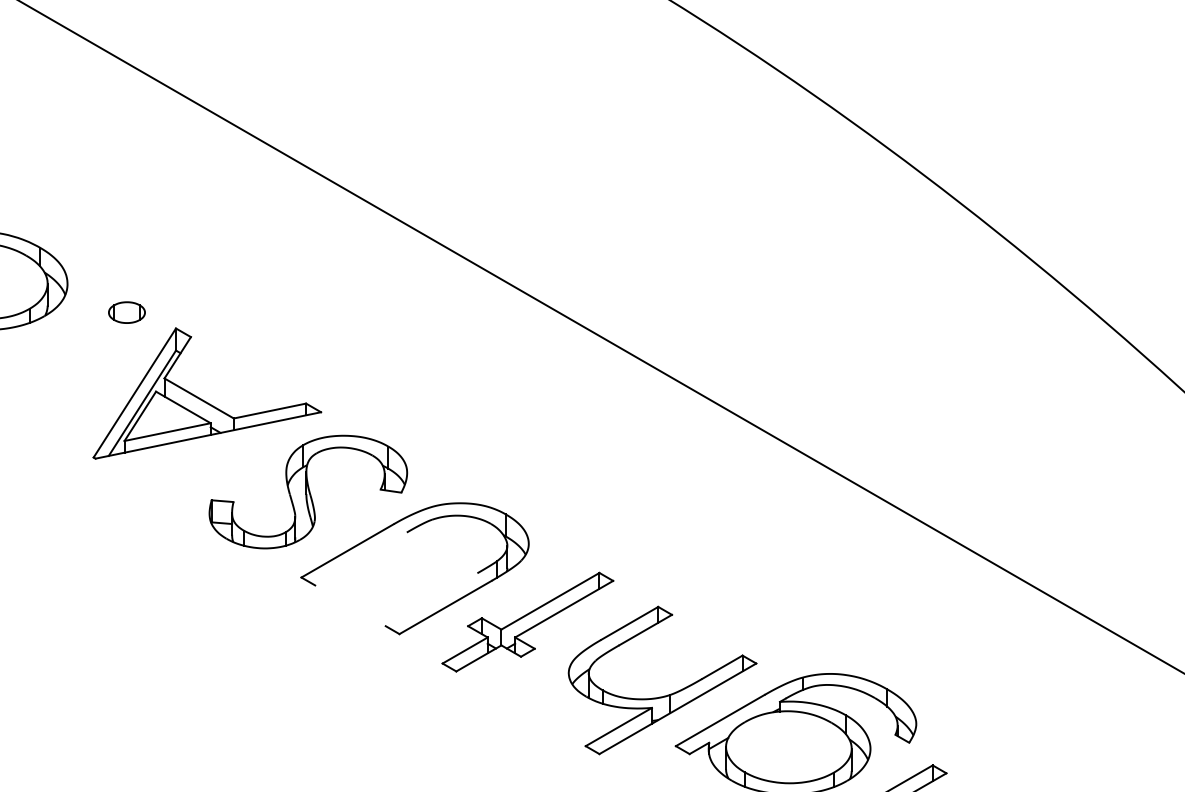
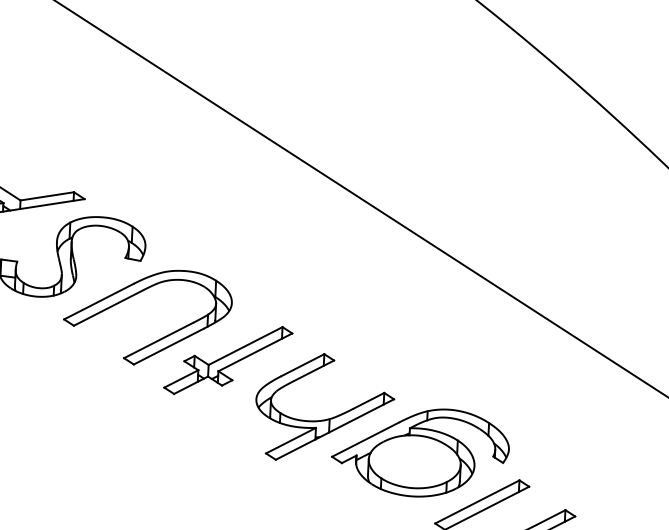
line: (360, 558) -> (108, 307), added
line: (431, 599) -> (158, 340), added

